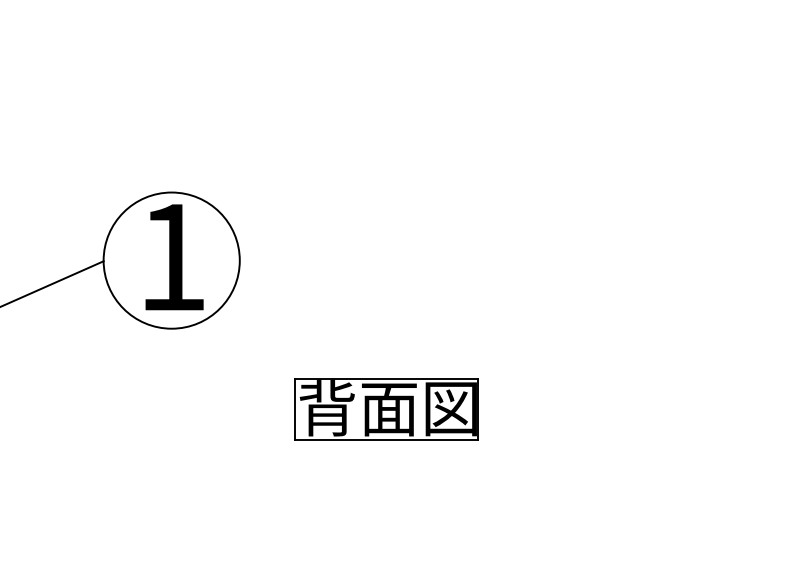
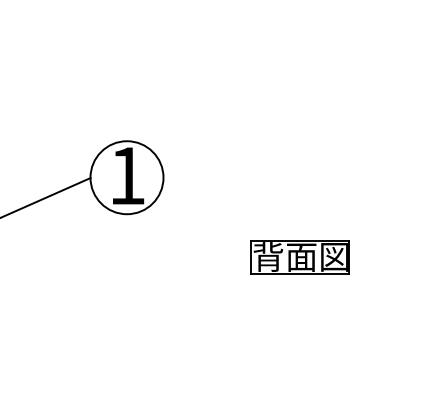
part: (385, 409) -> (299, 257), moved

